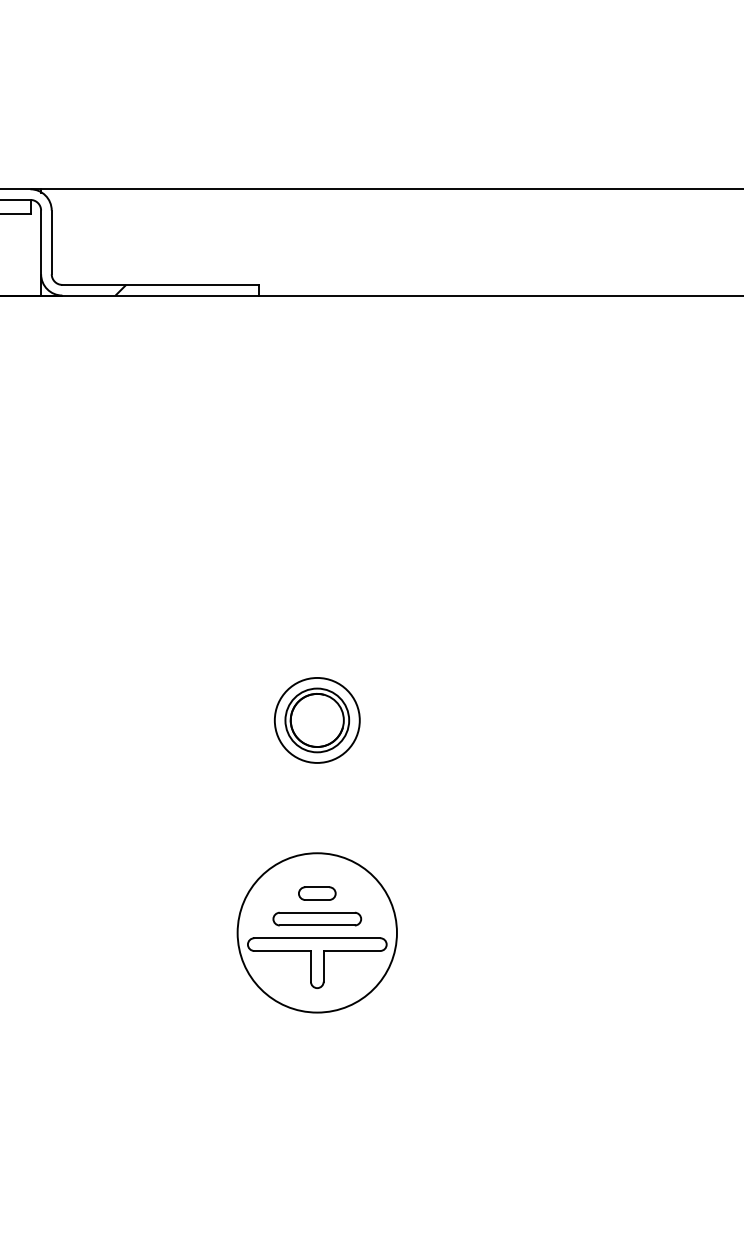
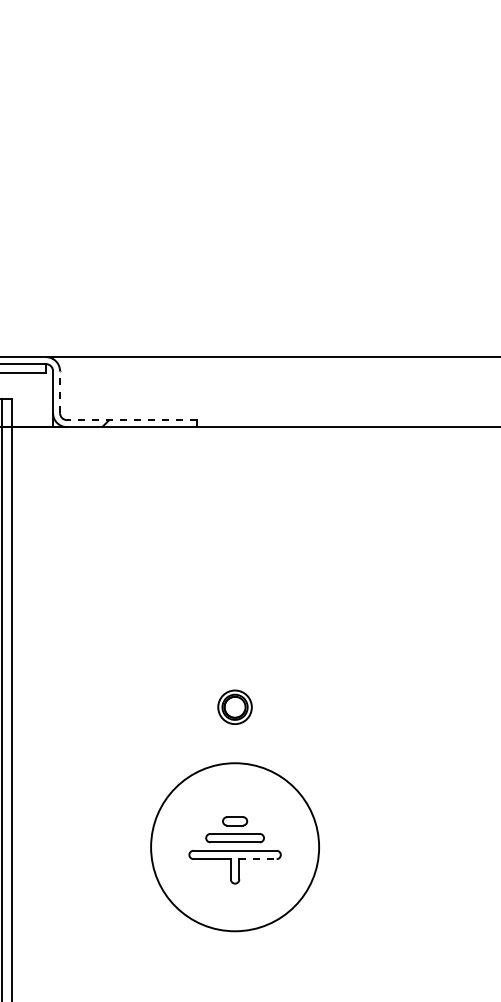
line: (52, 241) -> (60, 391), solid -> dashed
line: (160, 285) -> (131, 420), solid -> dashed
part: (316, 720) -> (234, 707), size x0.6
circle: (316, 931) -> (234, 846), size x1.6
line: (351, 951) -> (257, 859), solid -> dashed

